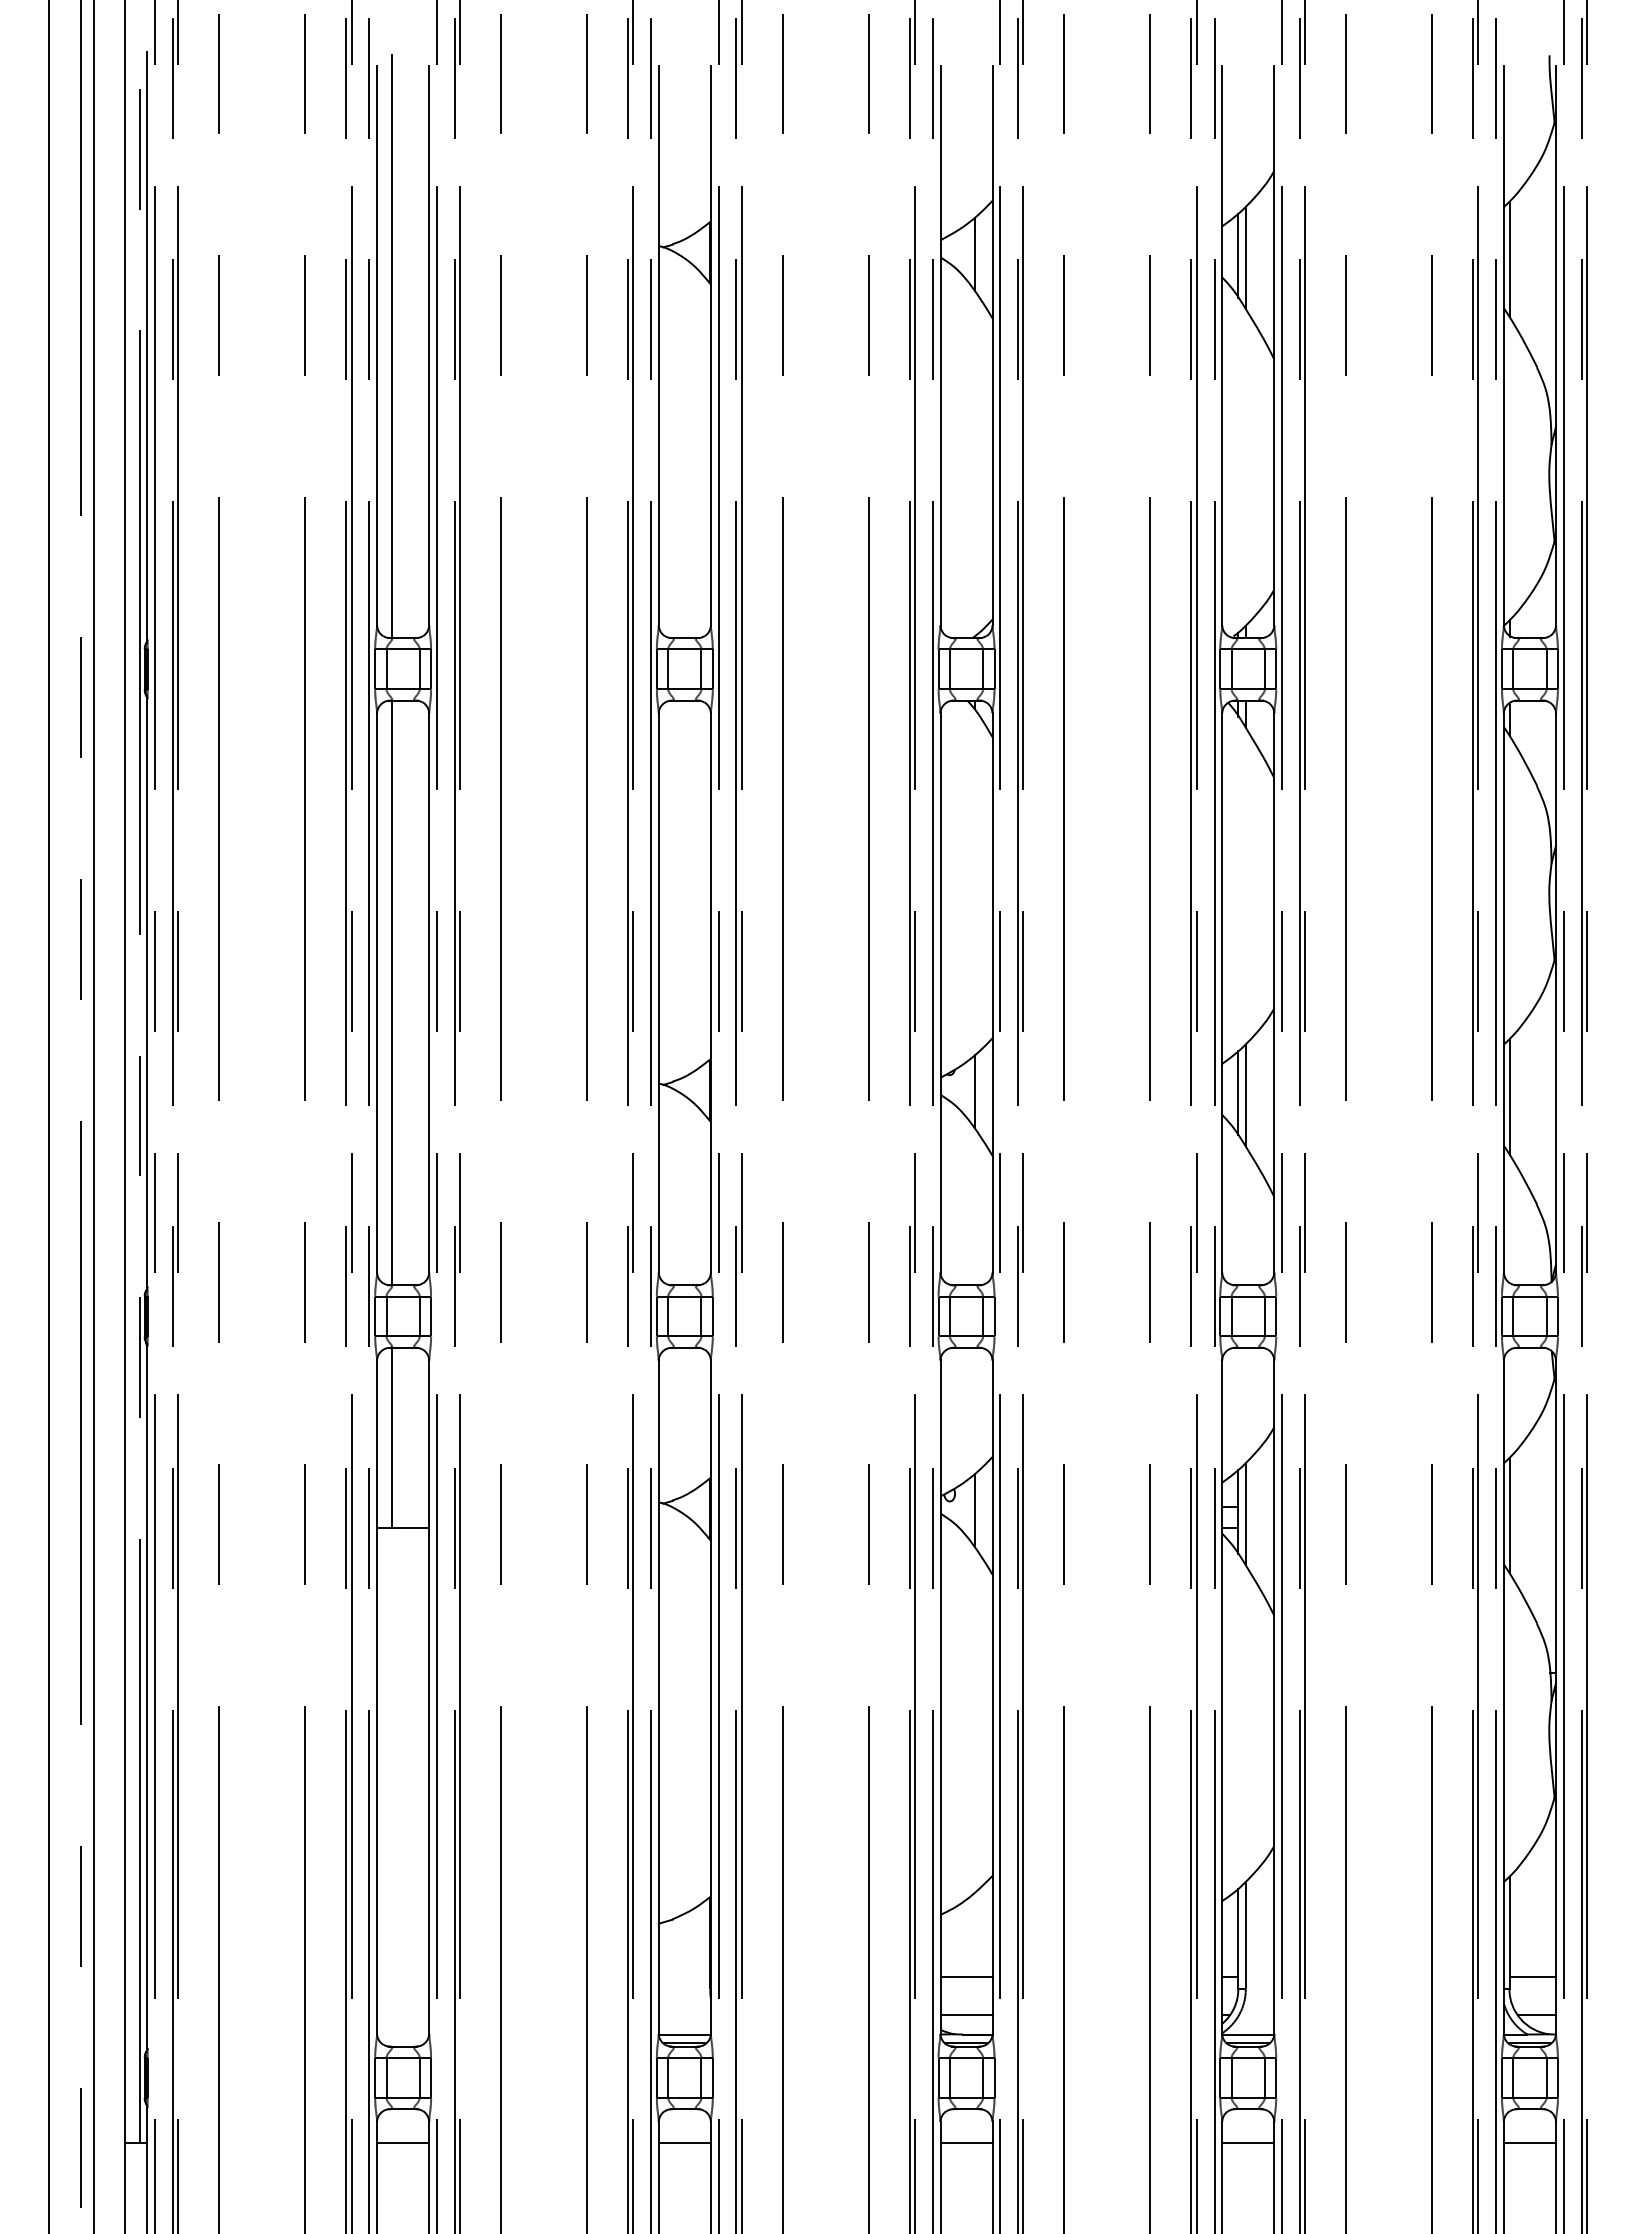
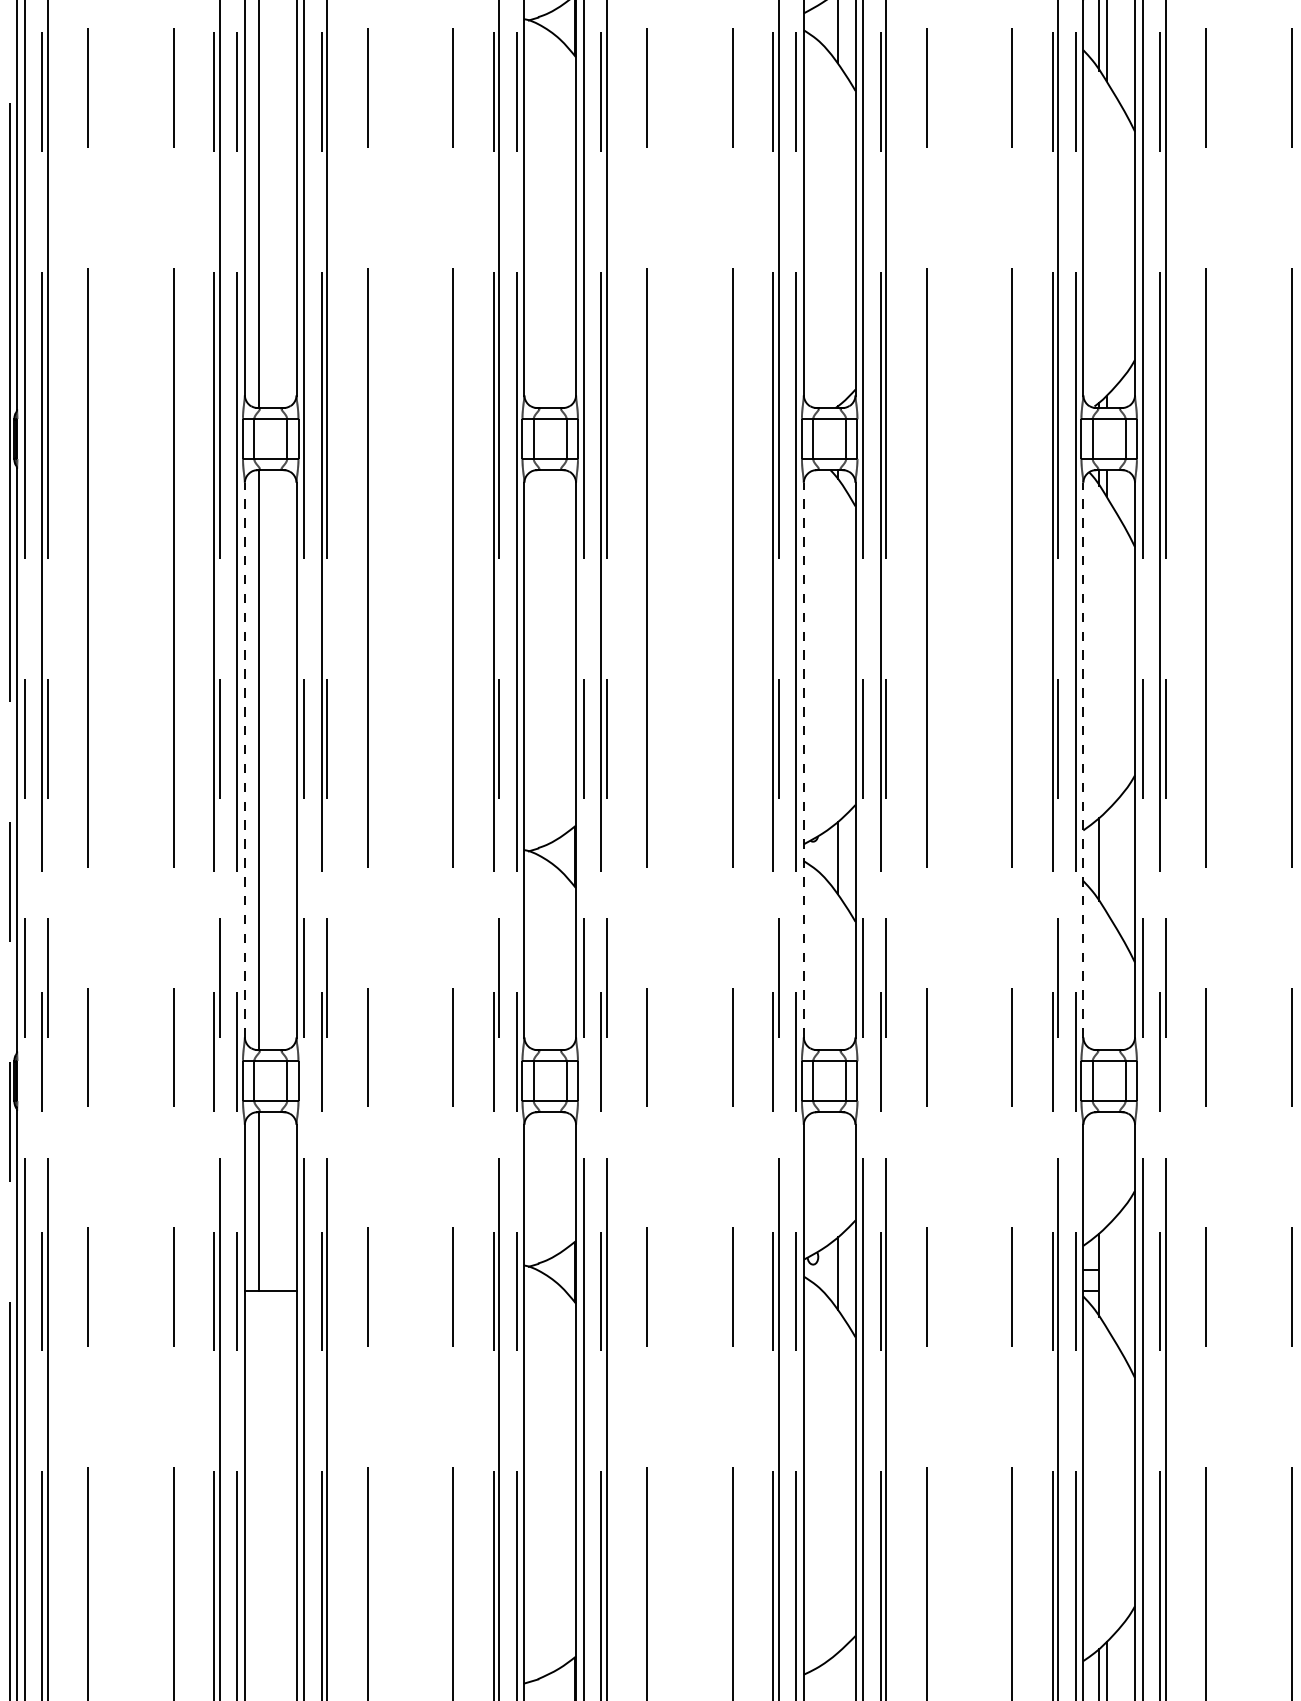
line: (377, 992) -> (245, 759), solid -> dashed
line: (940, 992) -> (803, 759), solid -> dashed
line: (1222, 992) -> (1083, 759), solid -> dashed
line: (1245, 1094) -> (1106, 860), removed
line: (1245, 1513) -> (1106, 1276), removed

